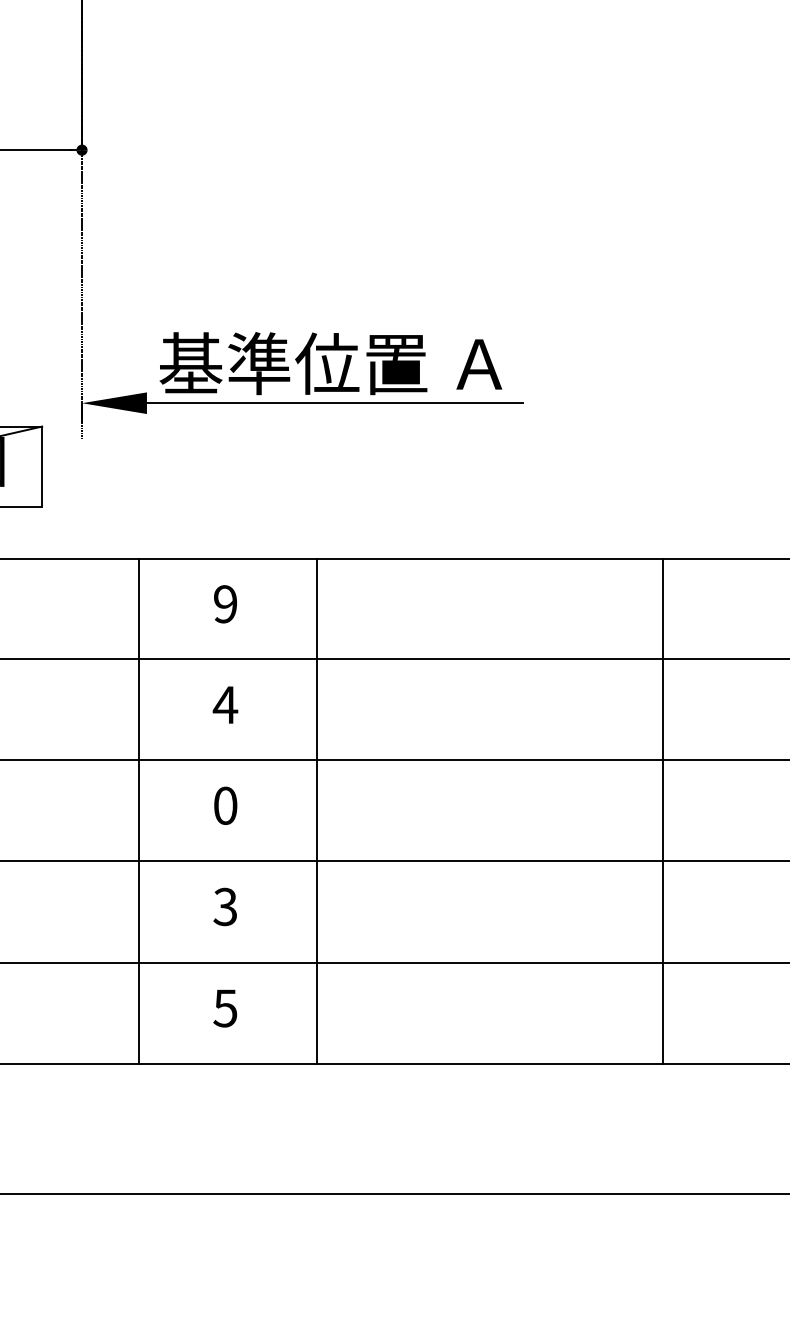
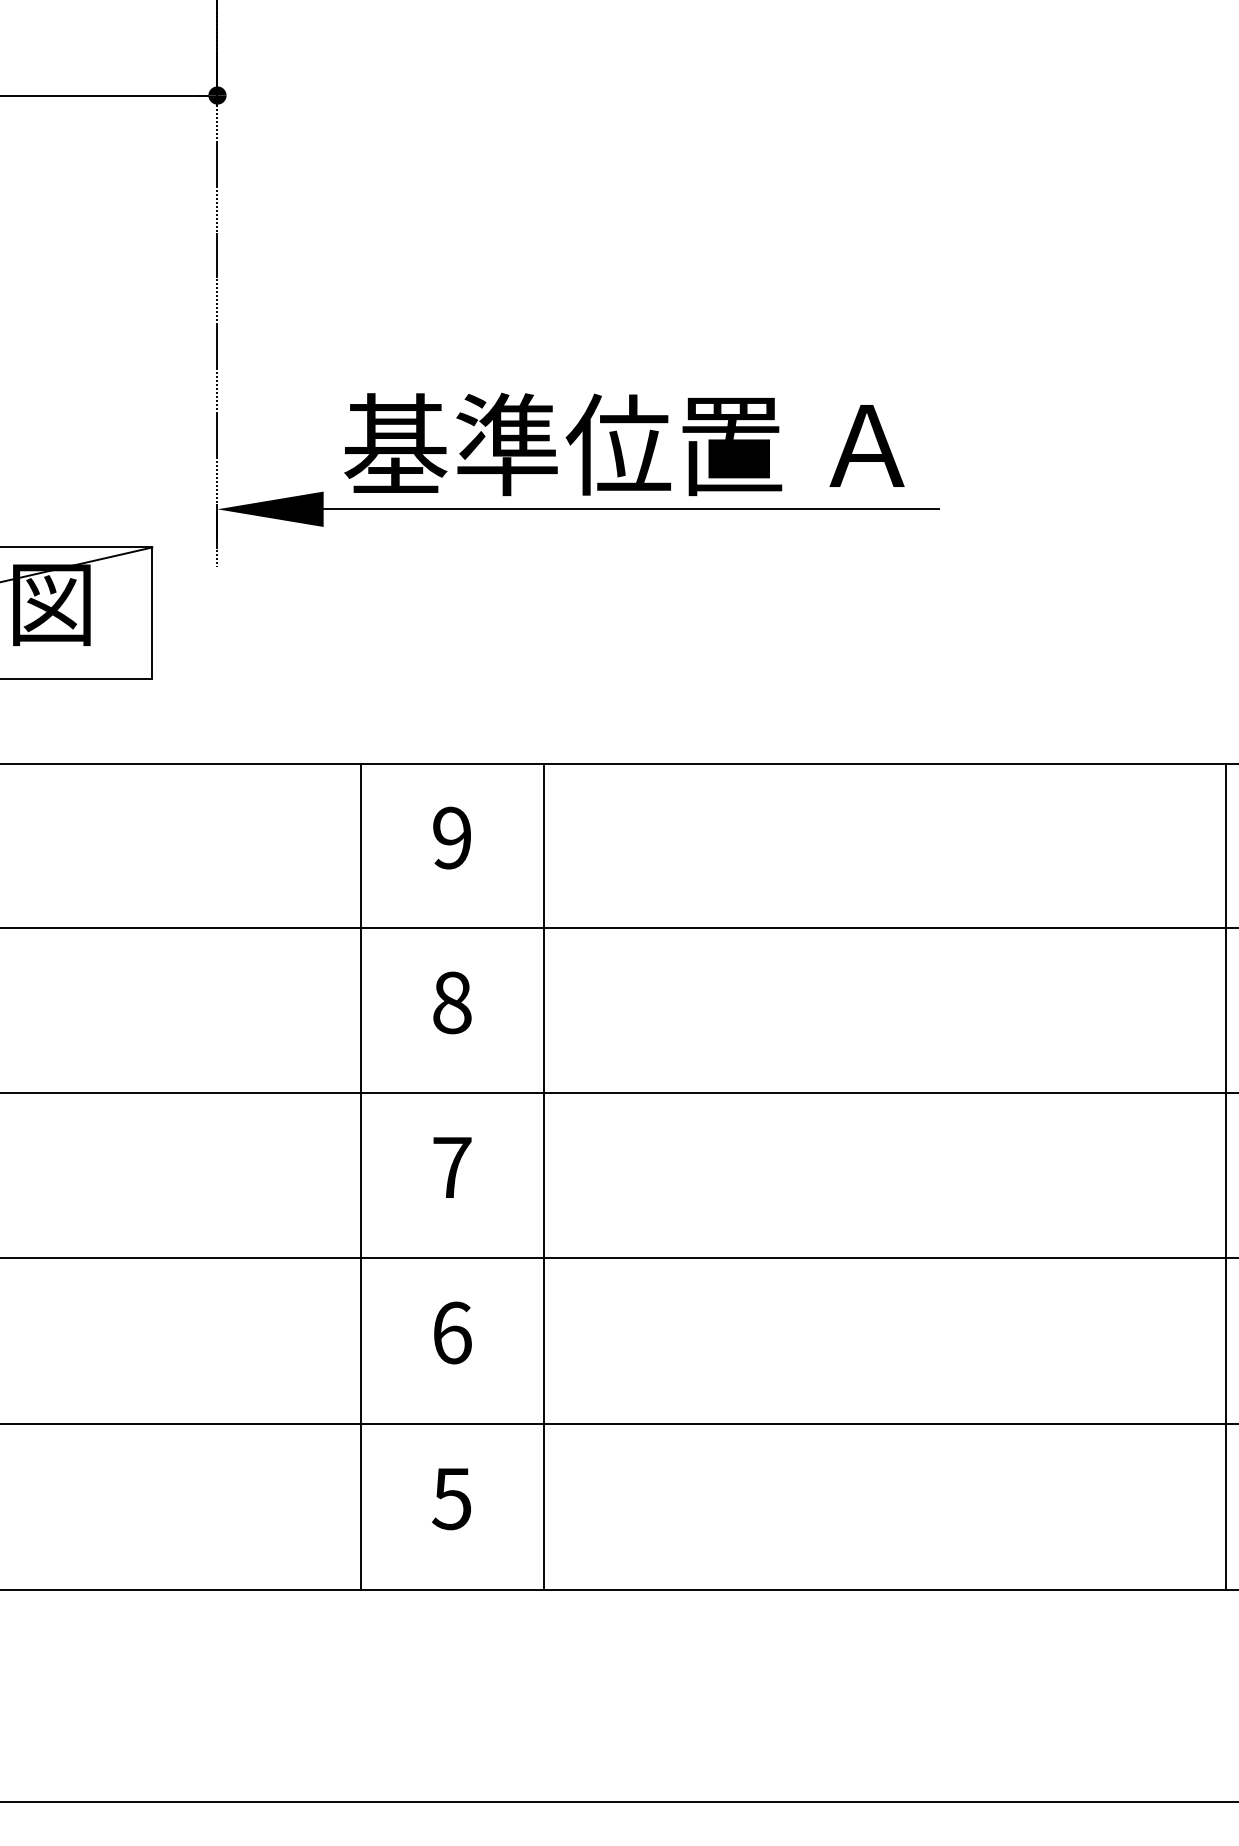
text: (225, 705) -> (452, 1003), 4 -> 8
text: (225, 805) -> (452, 1167), 0 -> 7
line: (138, 810) -> (360, 1175), moved
line: (316, 810) -> (543, 1175), moved
line: (662, 810) -> (1225, 1175), moved
text: (225, 906) -> (452, 1332), 3 -> 6

